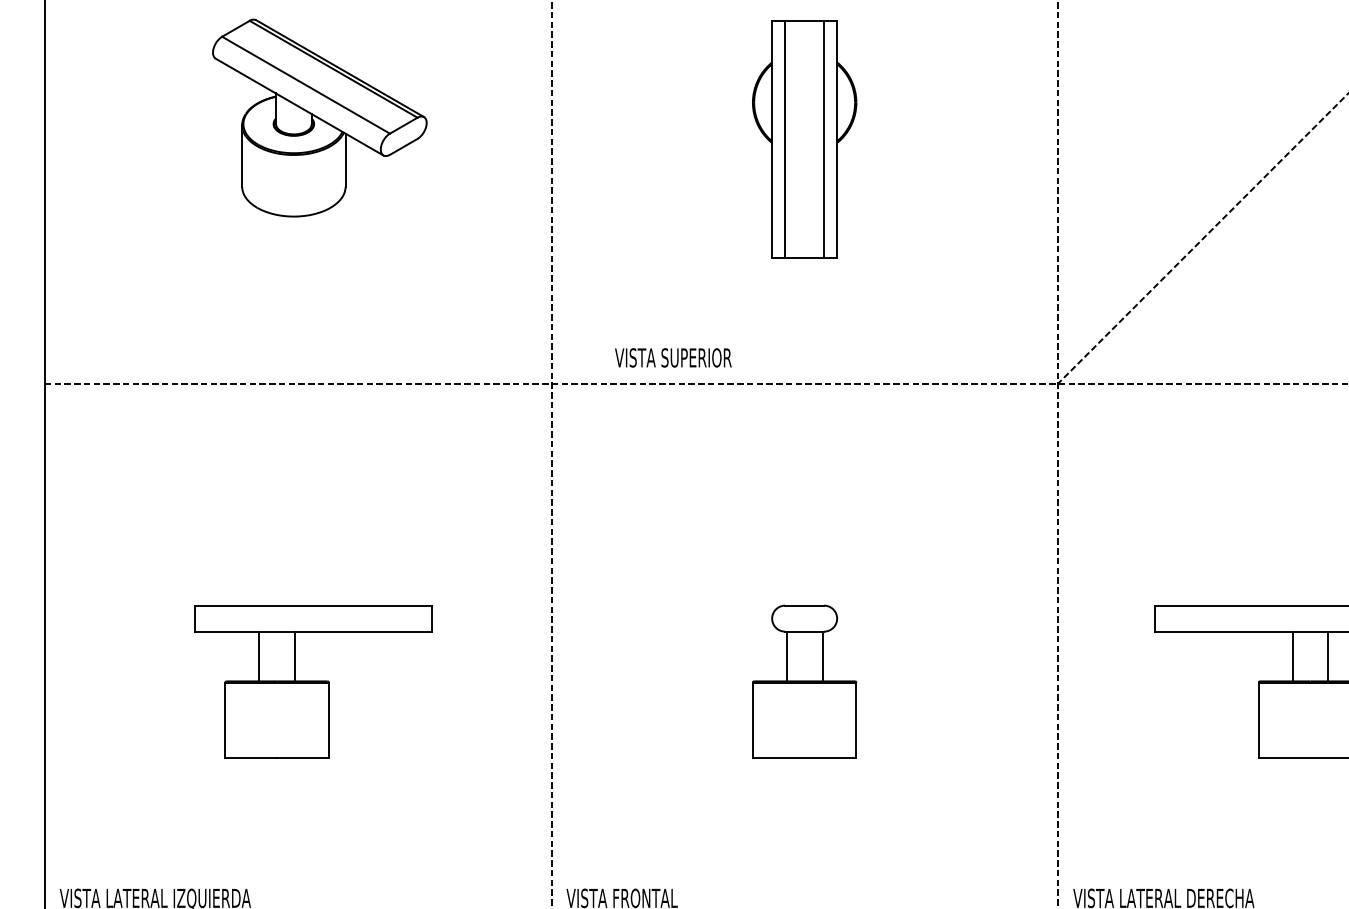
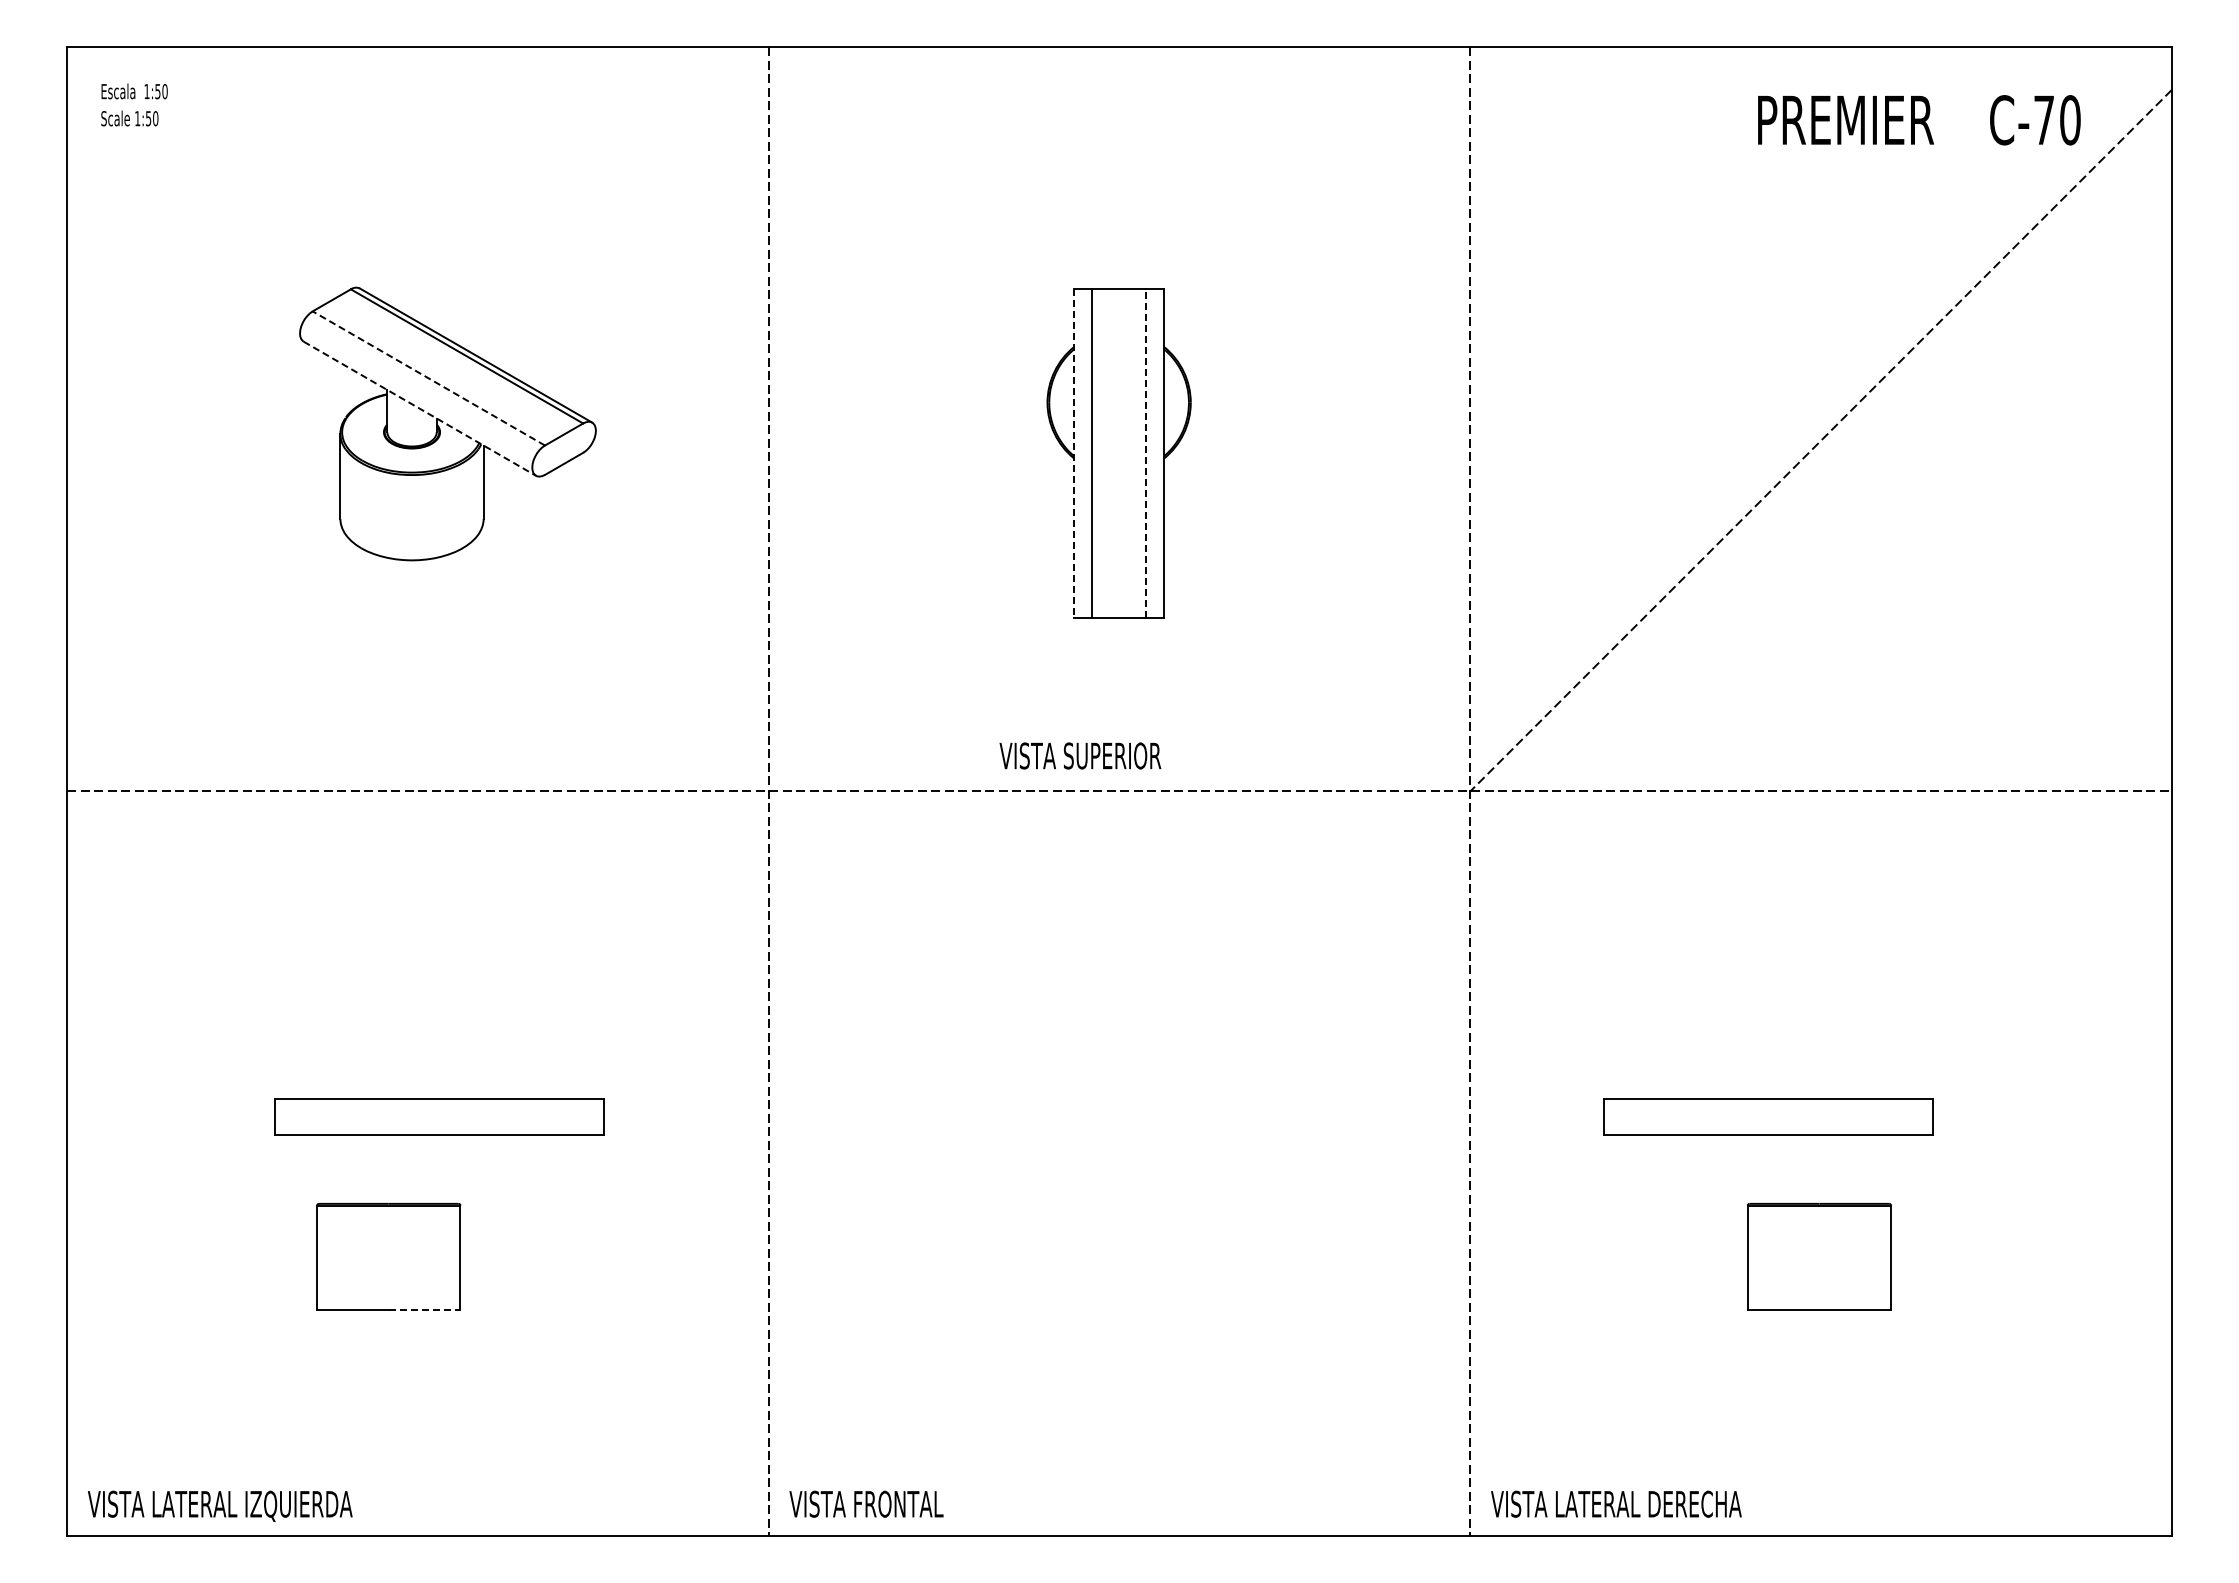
line: (305, 85) -> (428, 378), solid -> dashed
line: (300, 107) -> (420, 409), solid -> dashed
line: (824, 139) -> (1146, 453), solid -> dashed
line: (772, 140) -> (1074, 454), solid -> dashed
text: (673, 357) -> (1080, 755), moved
line: (259, 655) -> (364, 1168), removed
line: (294, 655) -> (413, 1168), removed
line: (1292, 655) -> (1794, 1168), removed
line: (1328, 655) -> (1844, 1168), removed
part: (804, 681) -> (1118, 1204), removed
line: (302, 758) -> (424, 1310), solid -> dashed

